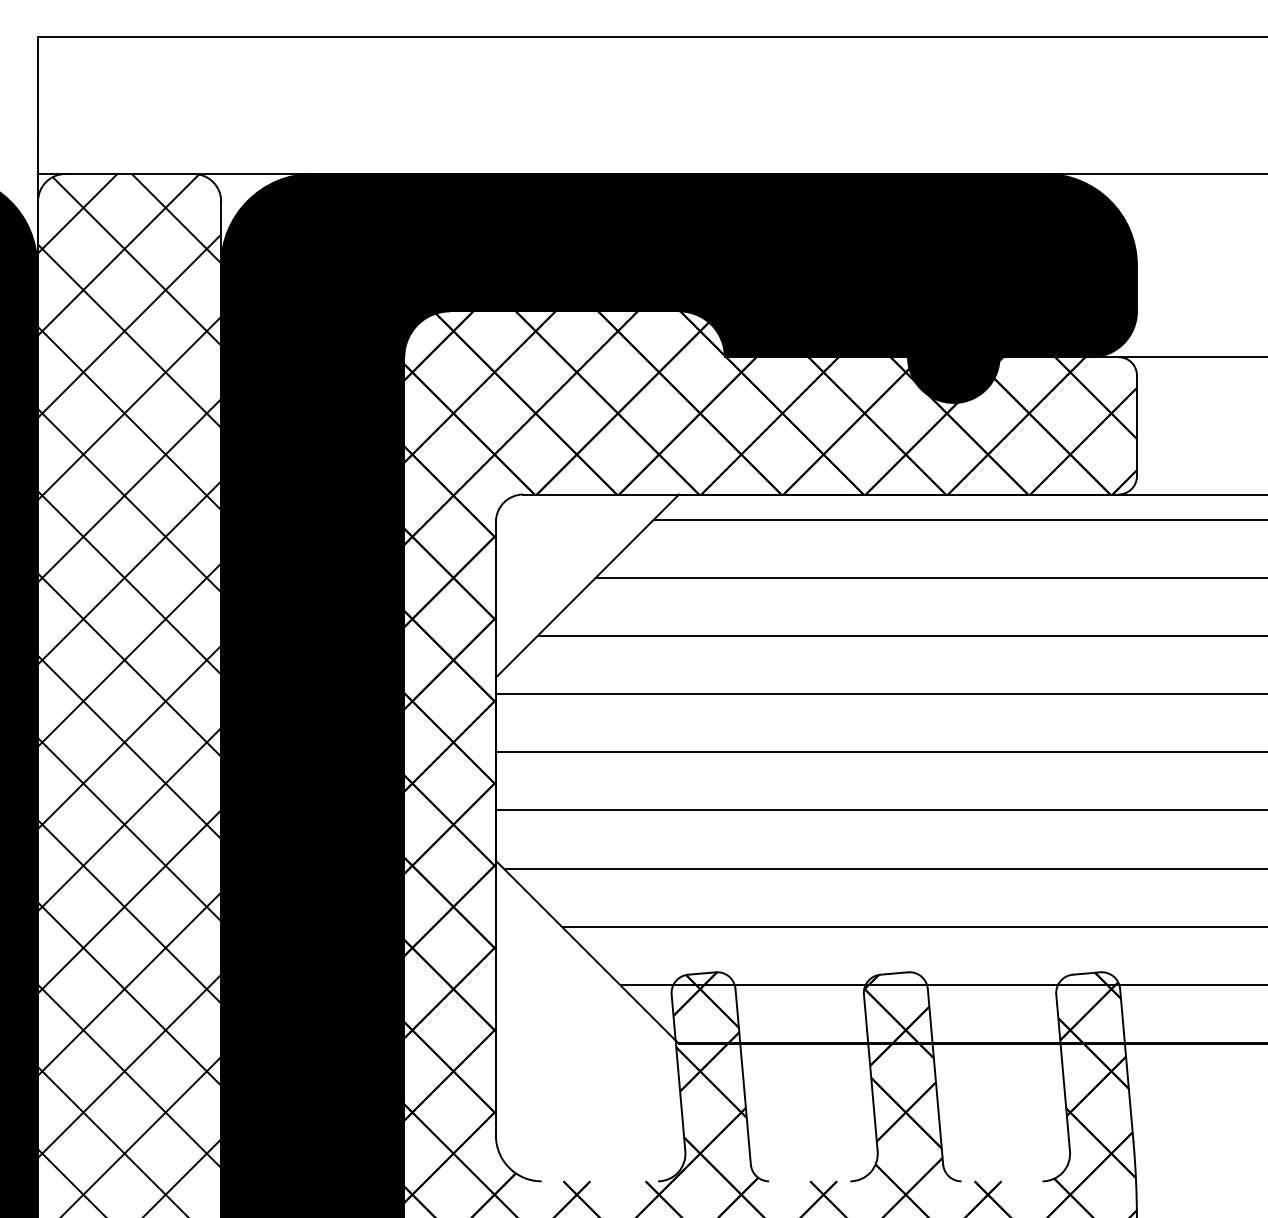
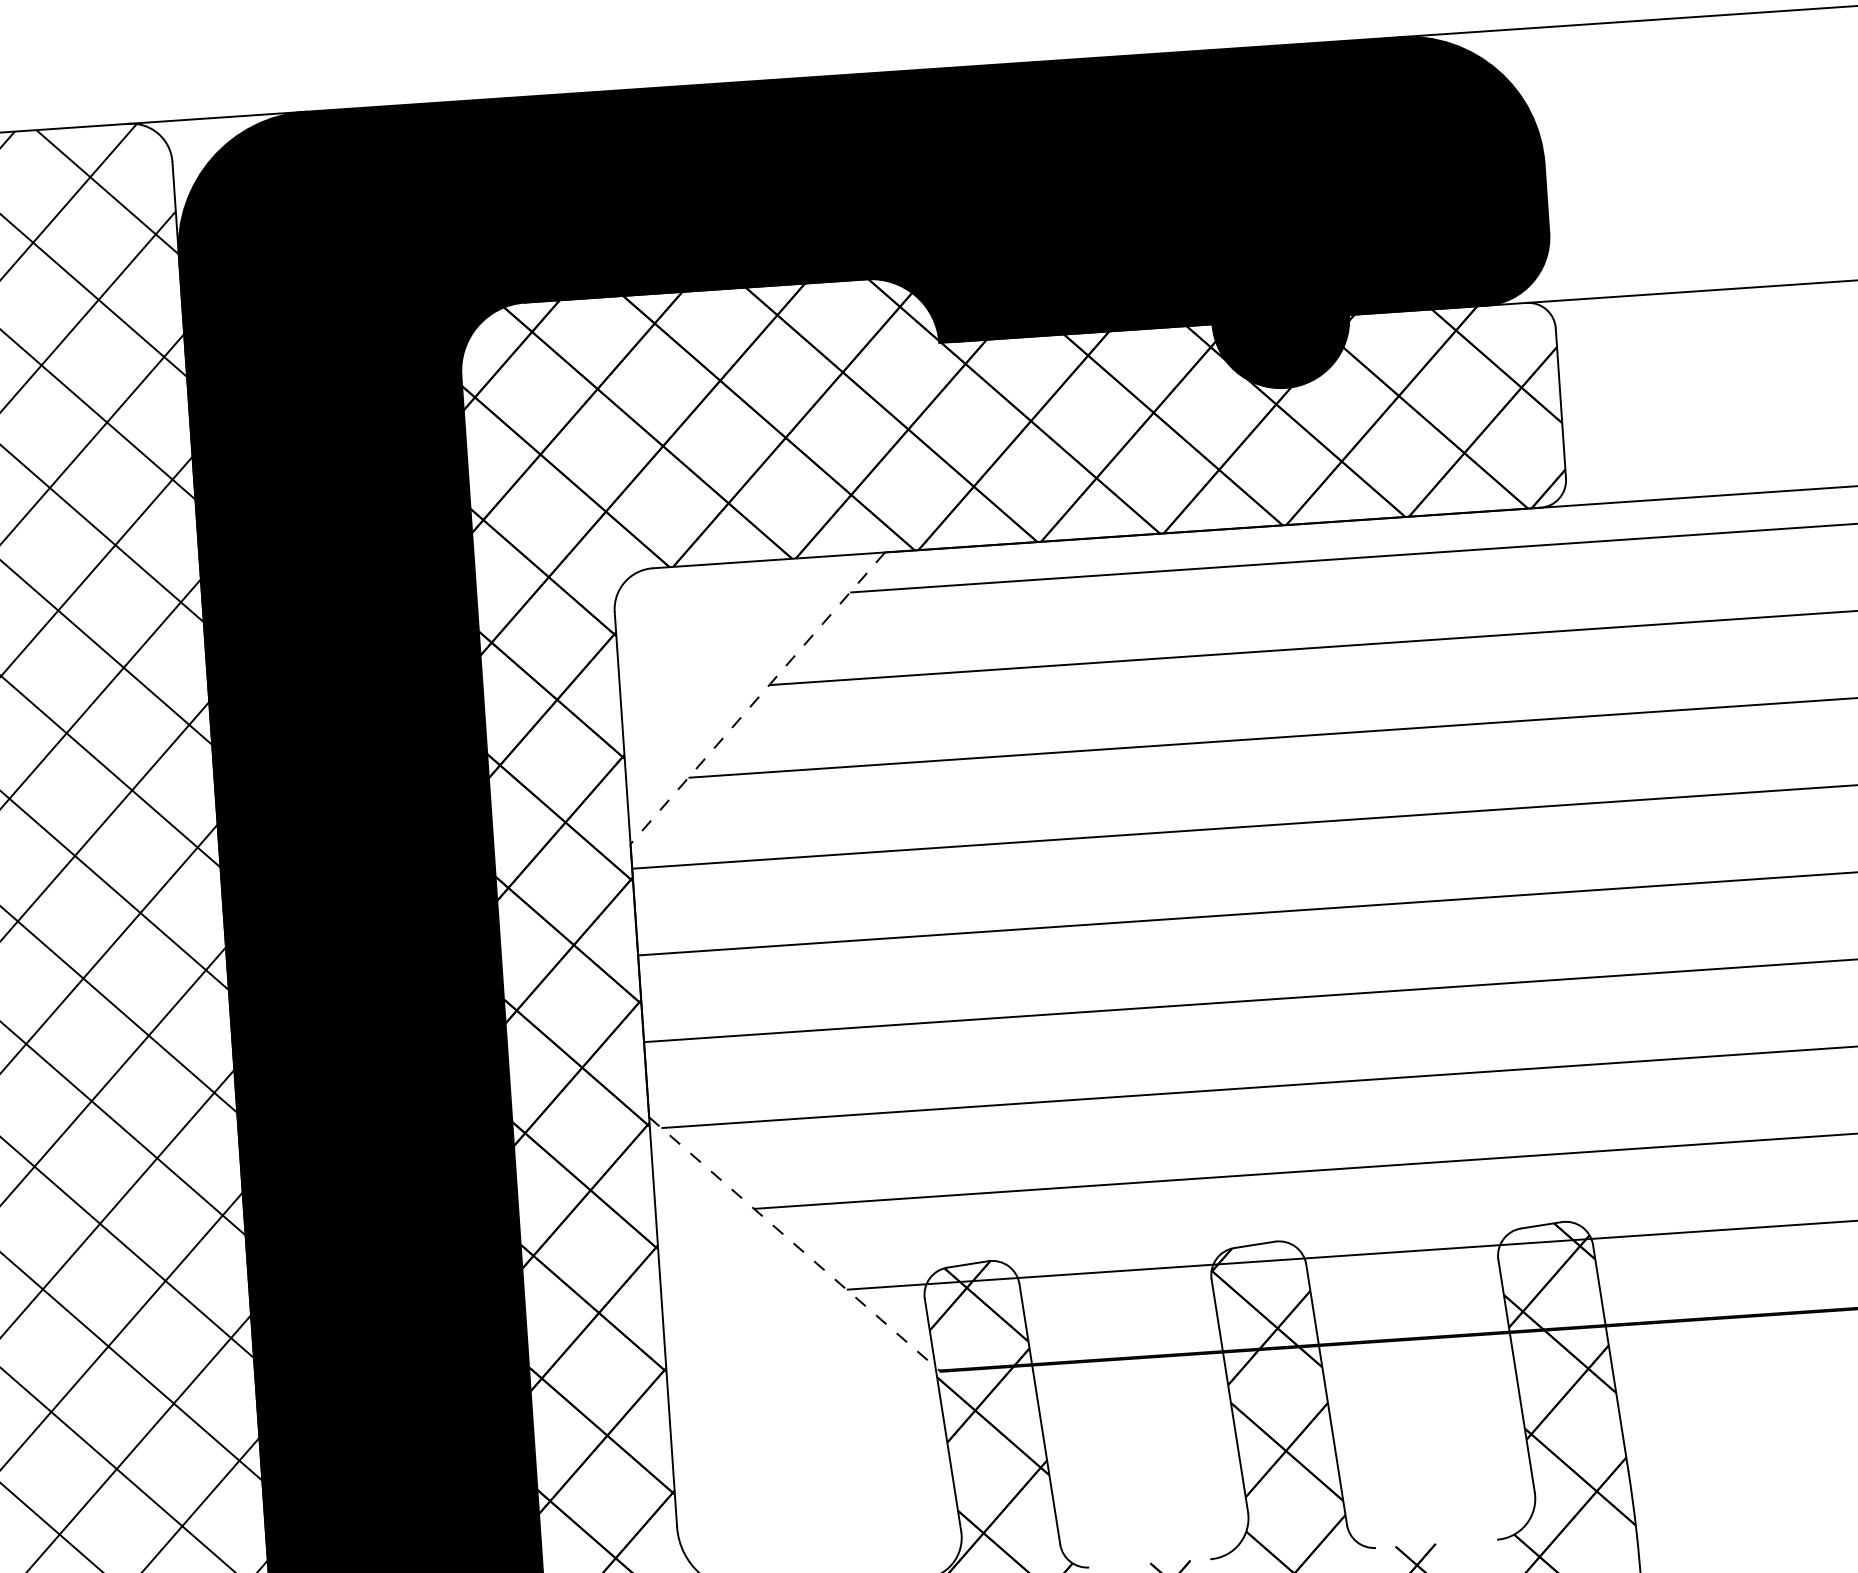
line: (587, 586) -> (757, 698), solid -> dashed
line: (587, 952) -> (795, 1244), solid -> dashed

